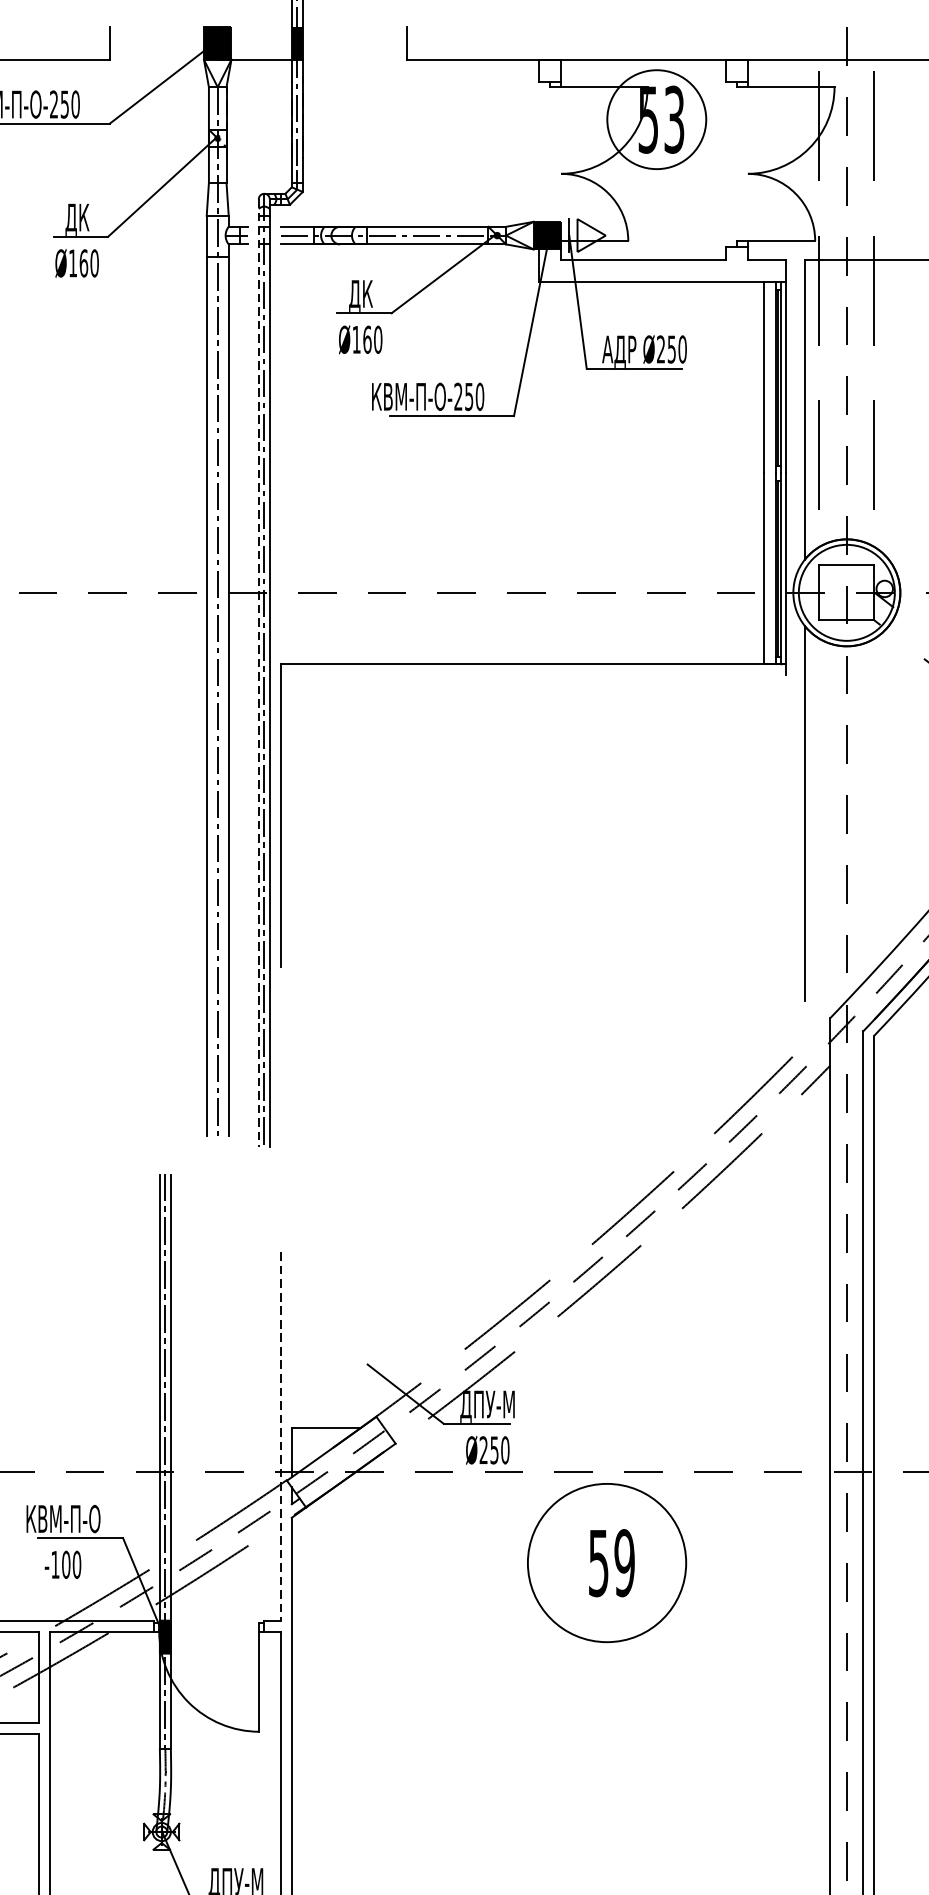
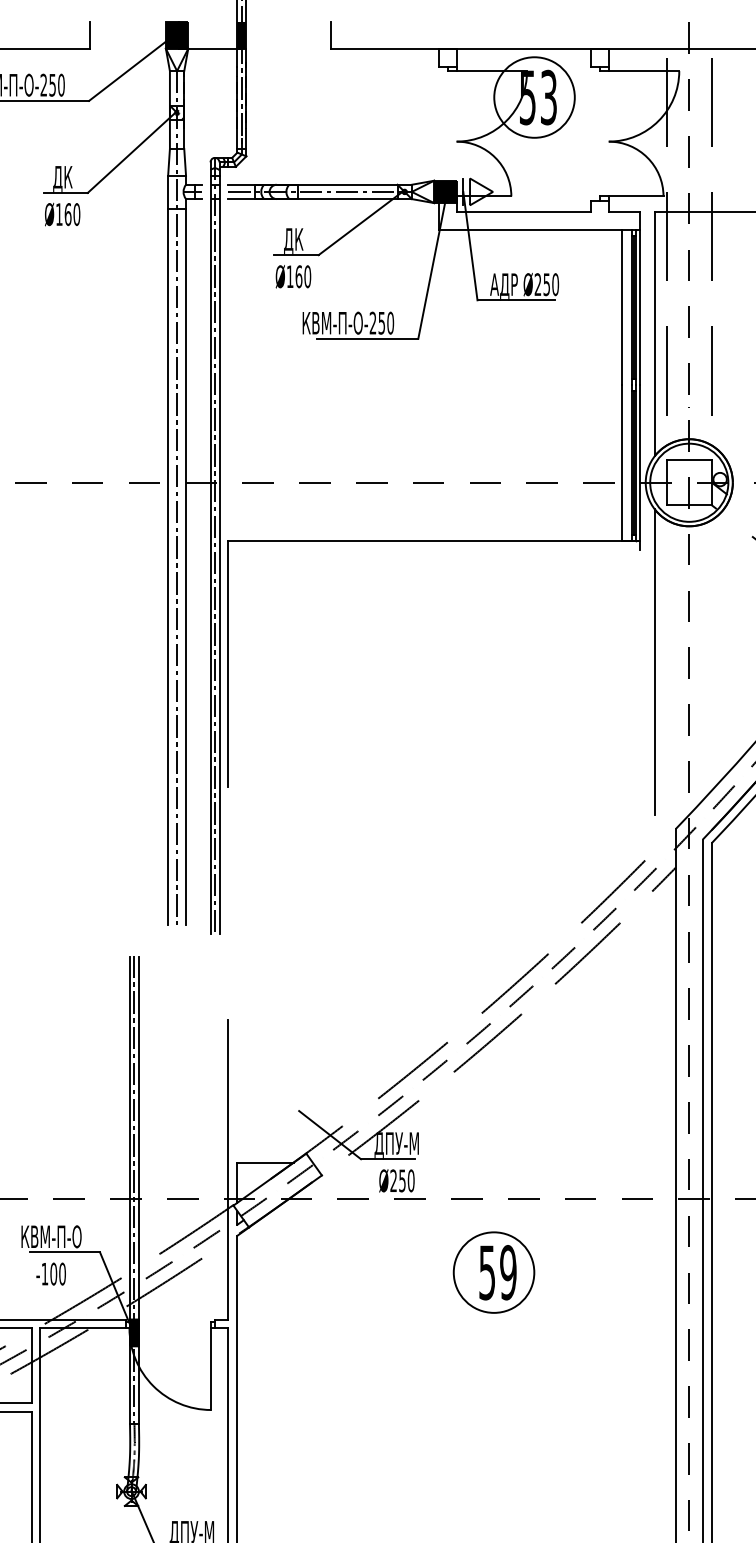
line: (258, 673) -> (210, 548), dashed -> solid
line: (280, 1436) -> (228, 1169), dashed -> solid
circle: (606, 1562) -> (493, 1272), size x0.62

